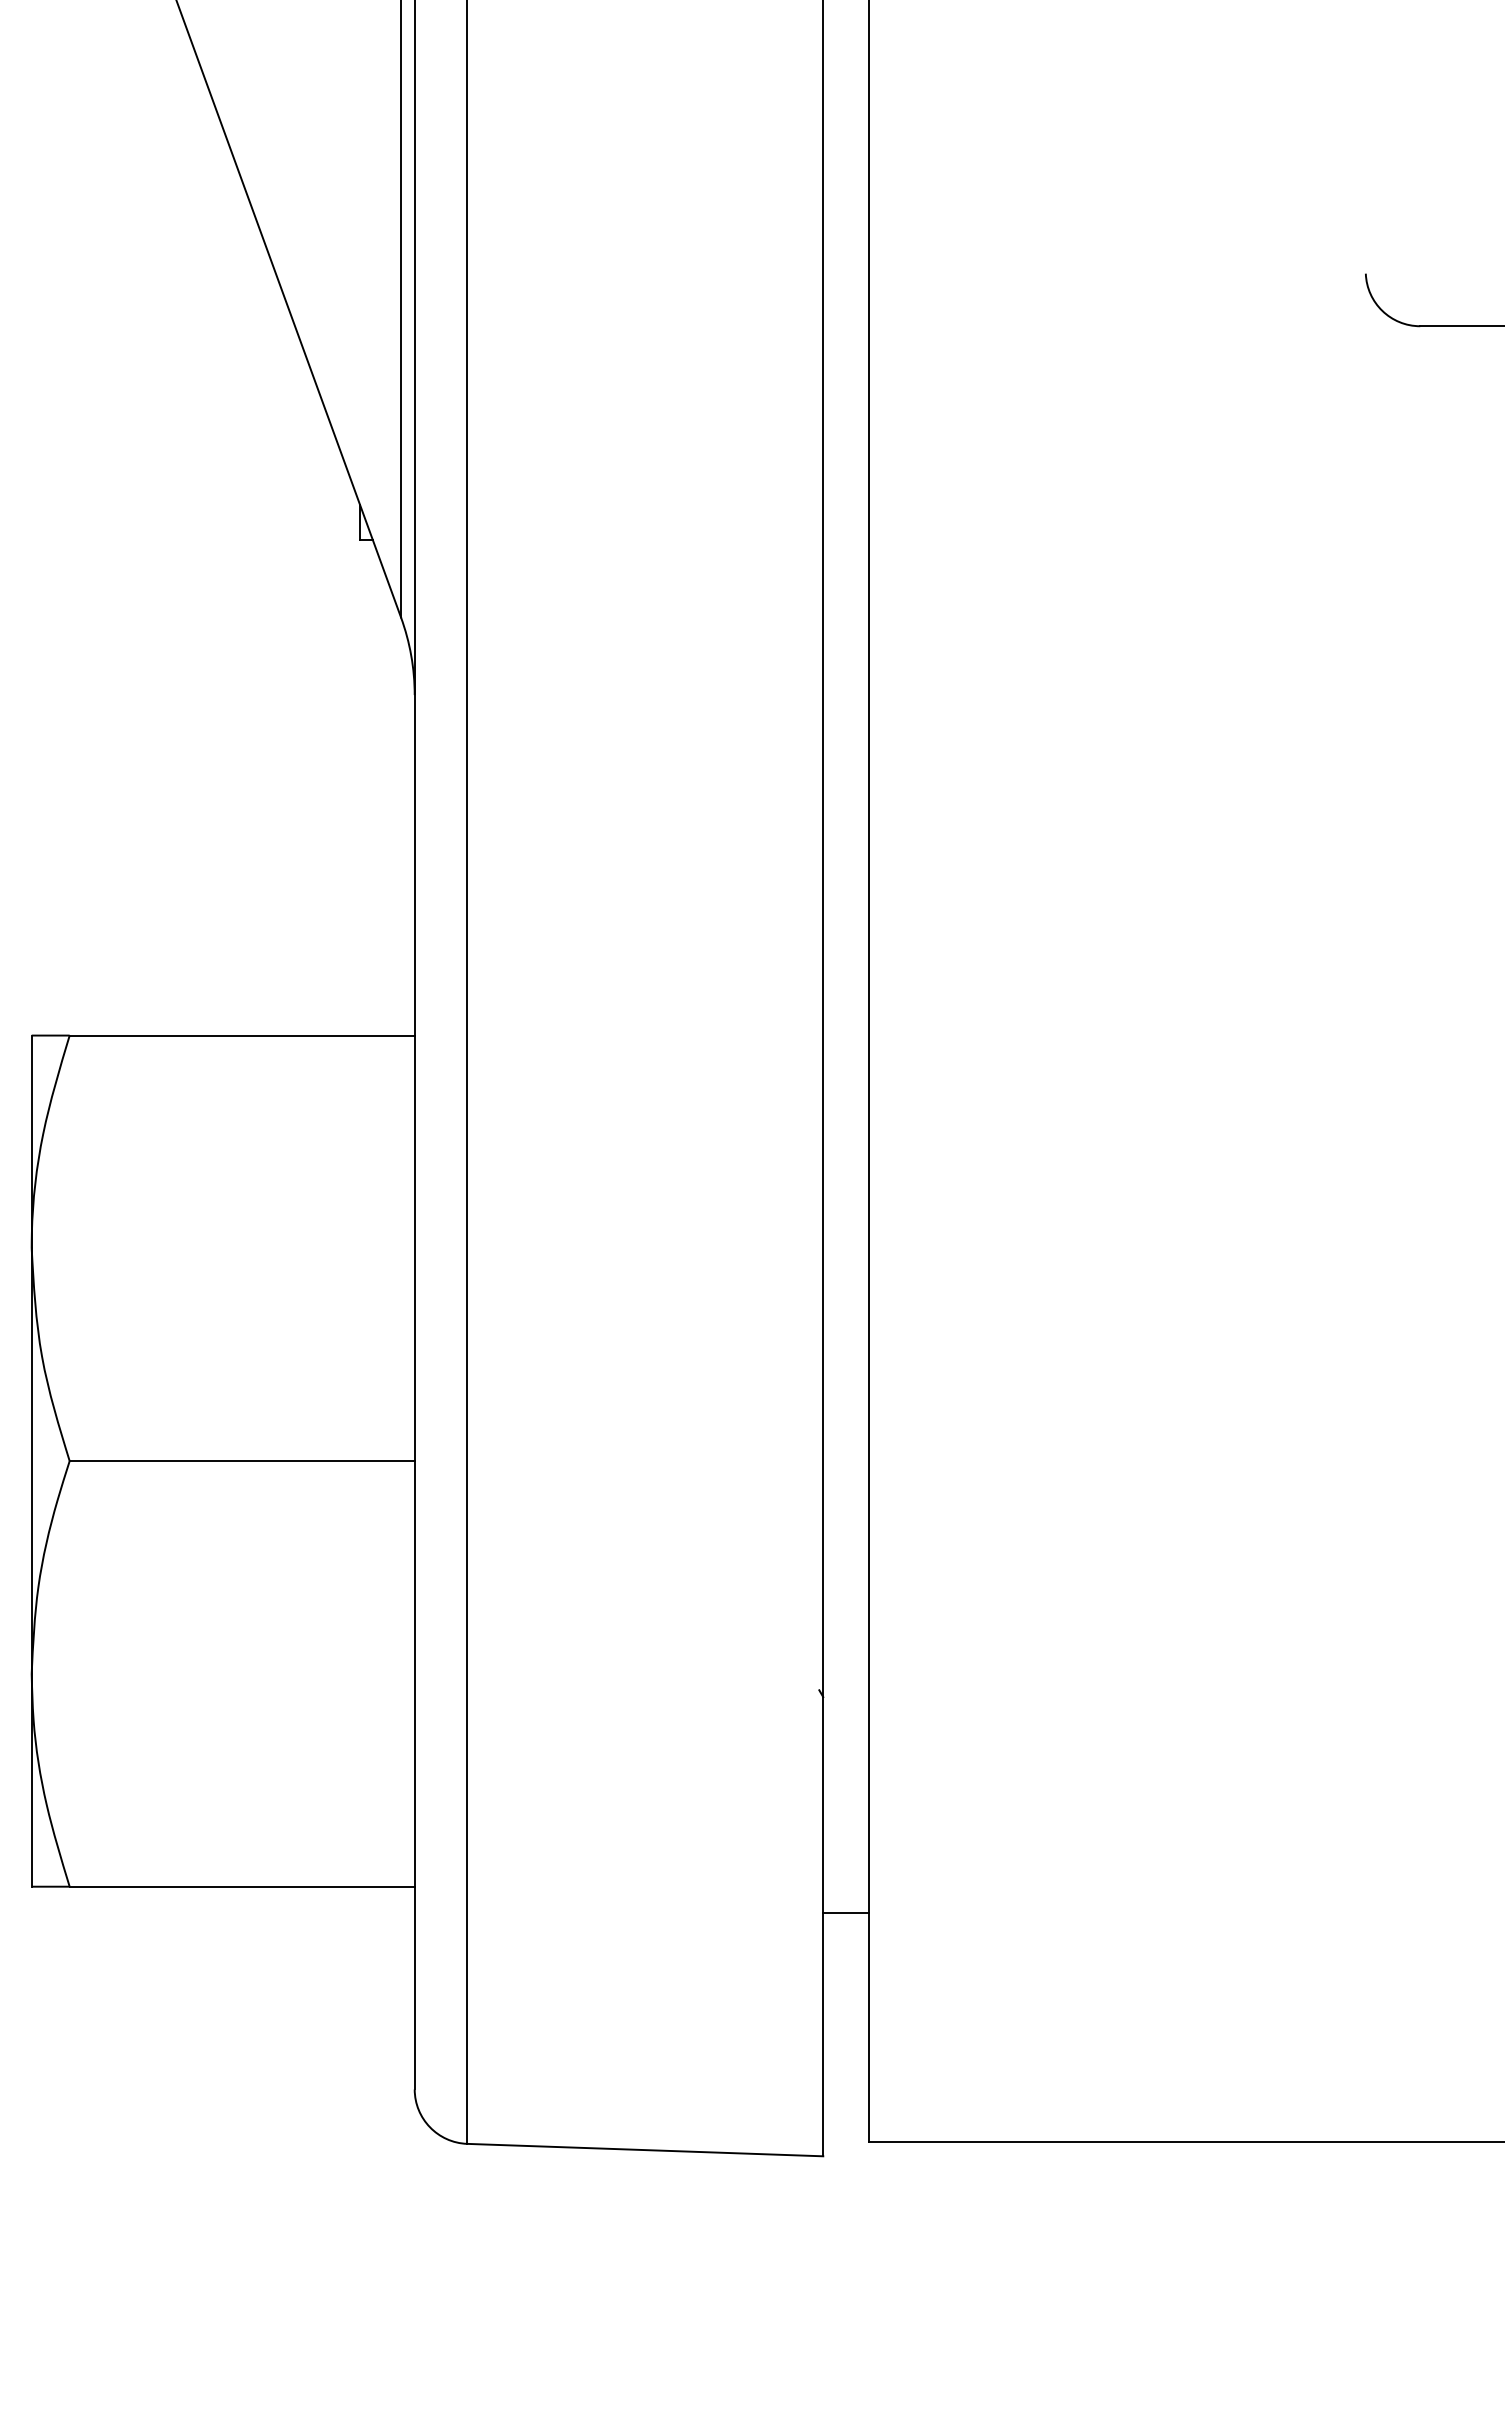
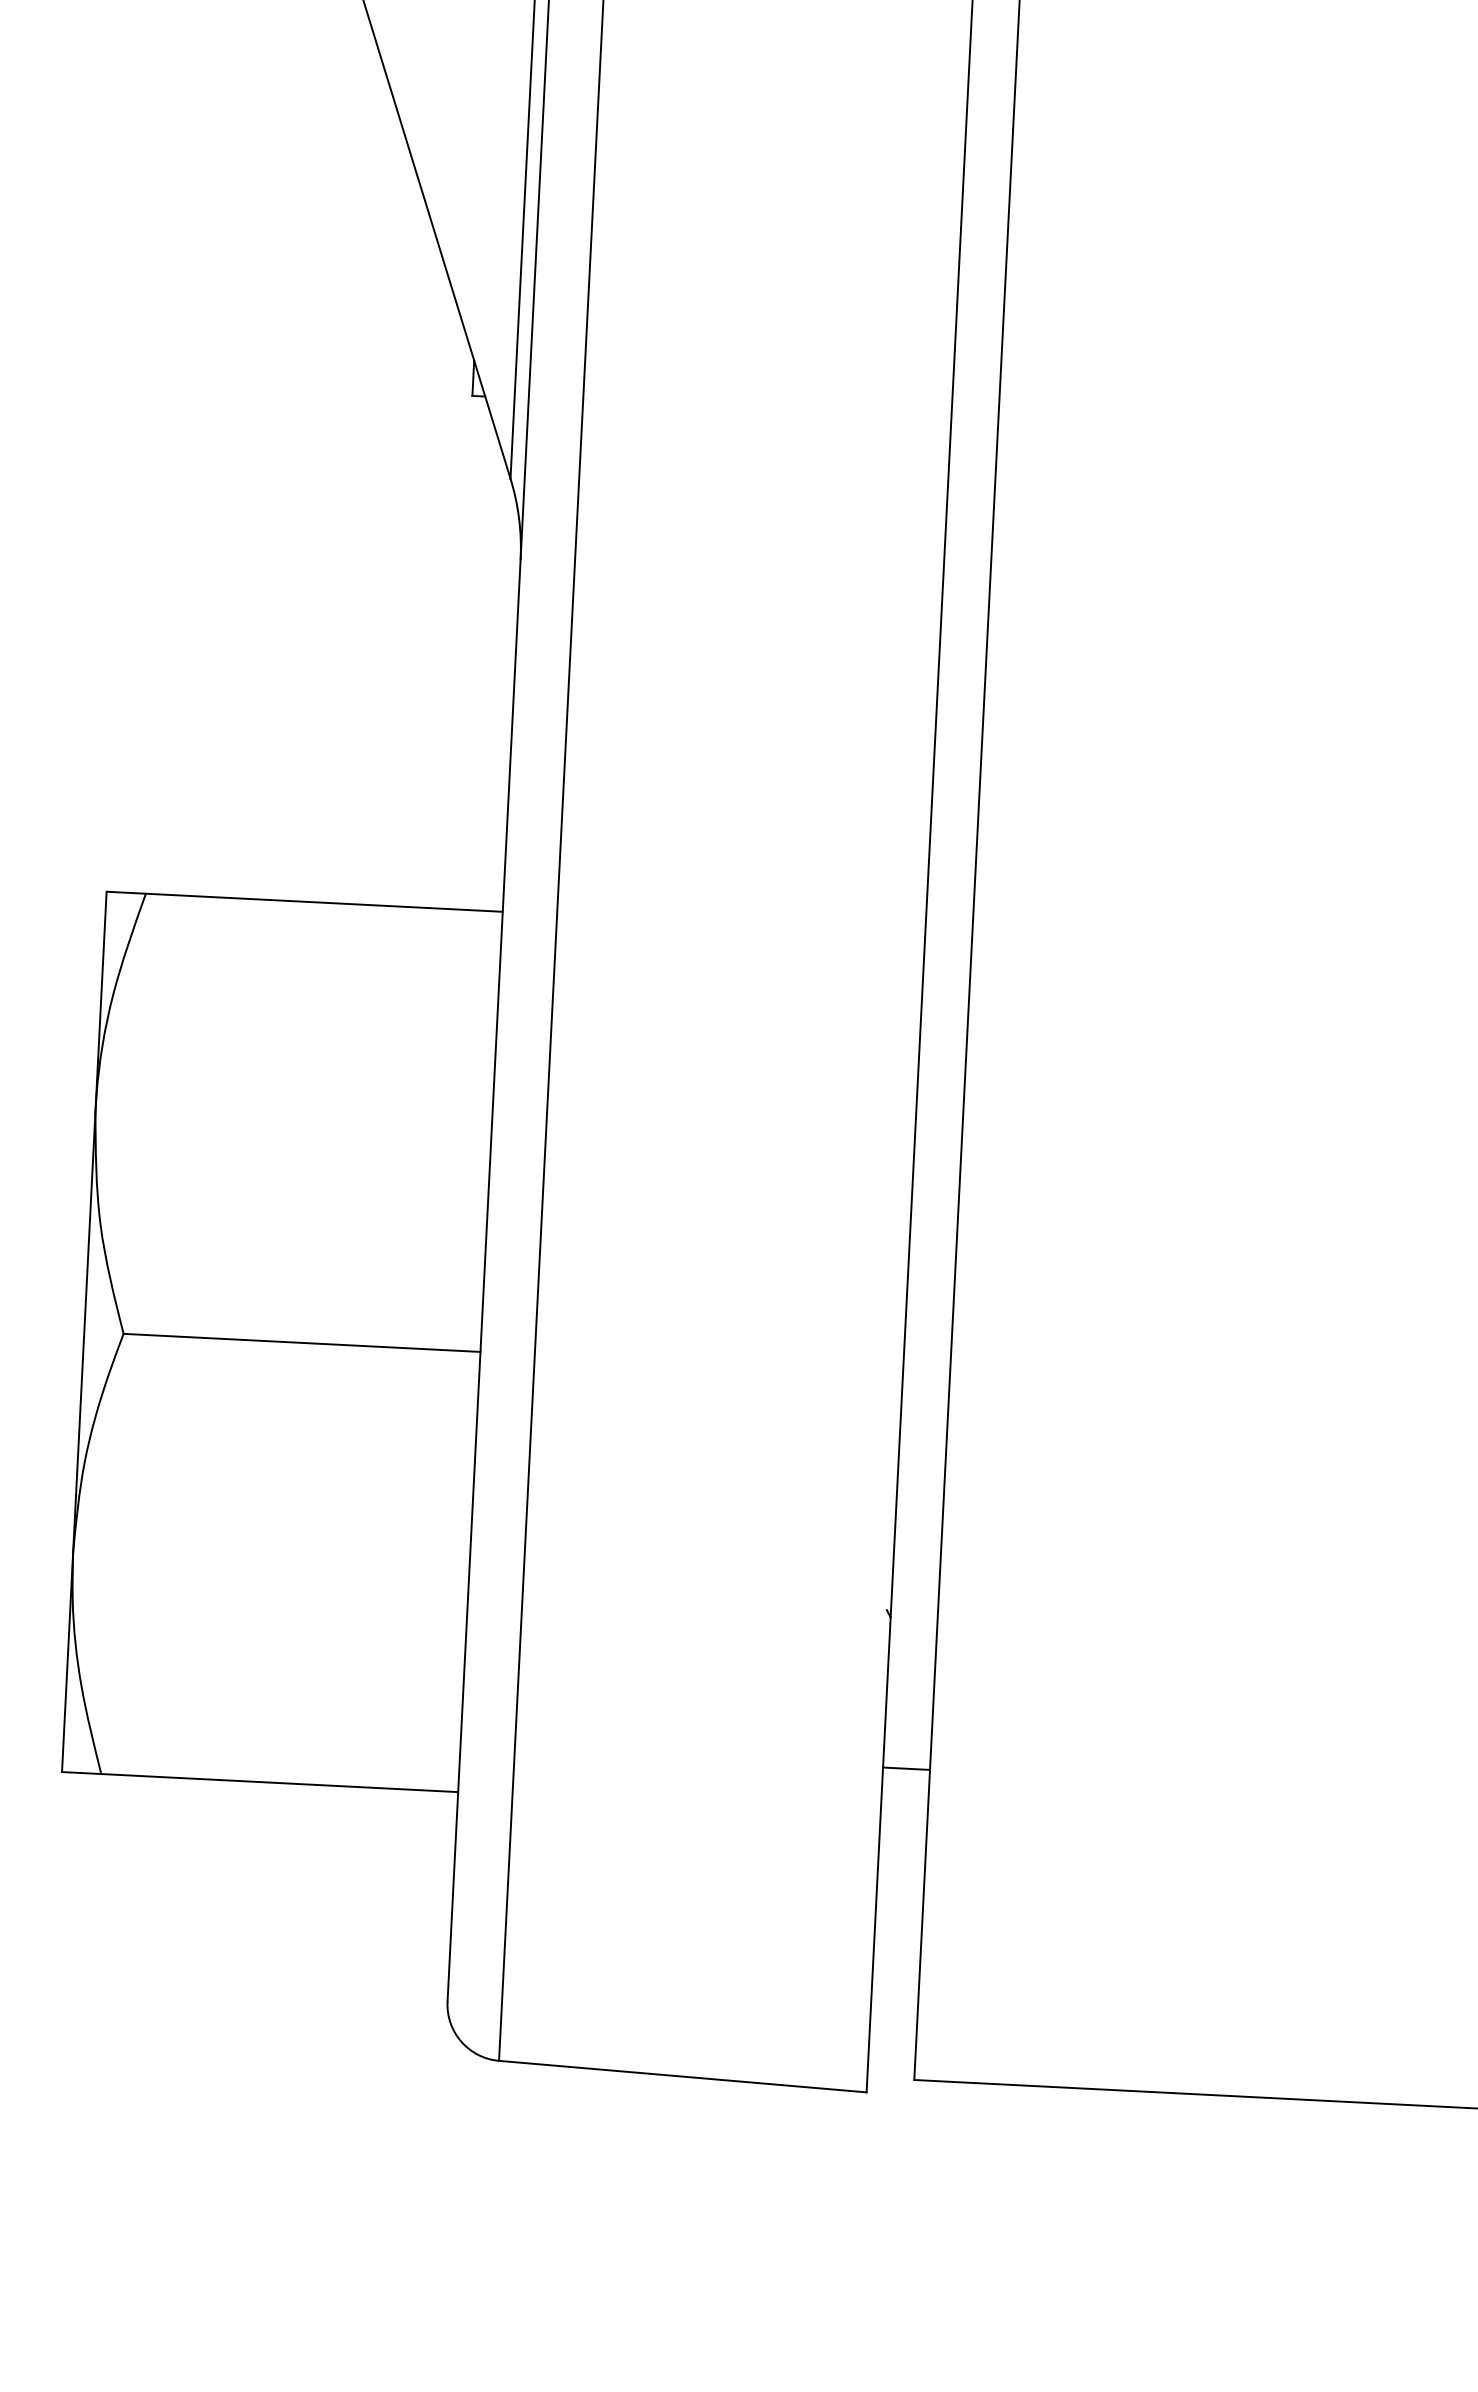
line: (845, 1913) -> (906, 1768), moved

